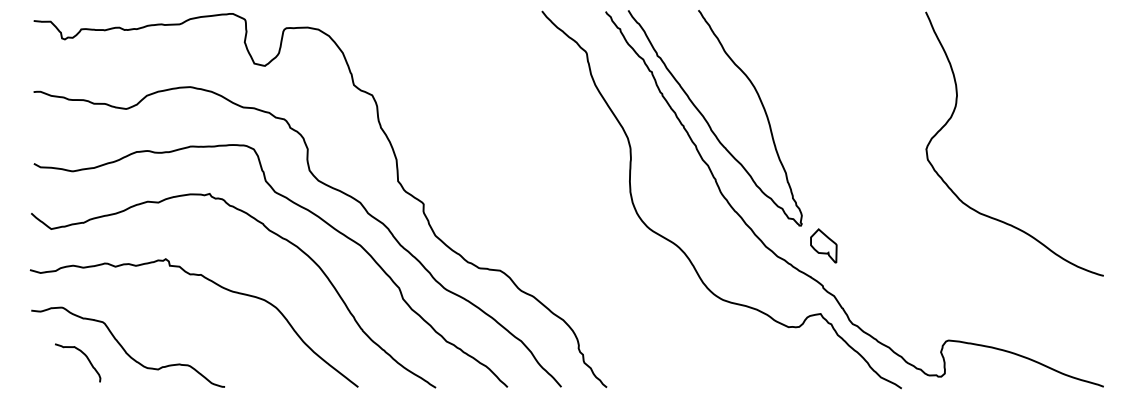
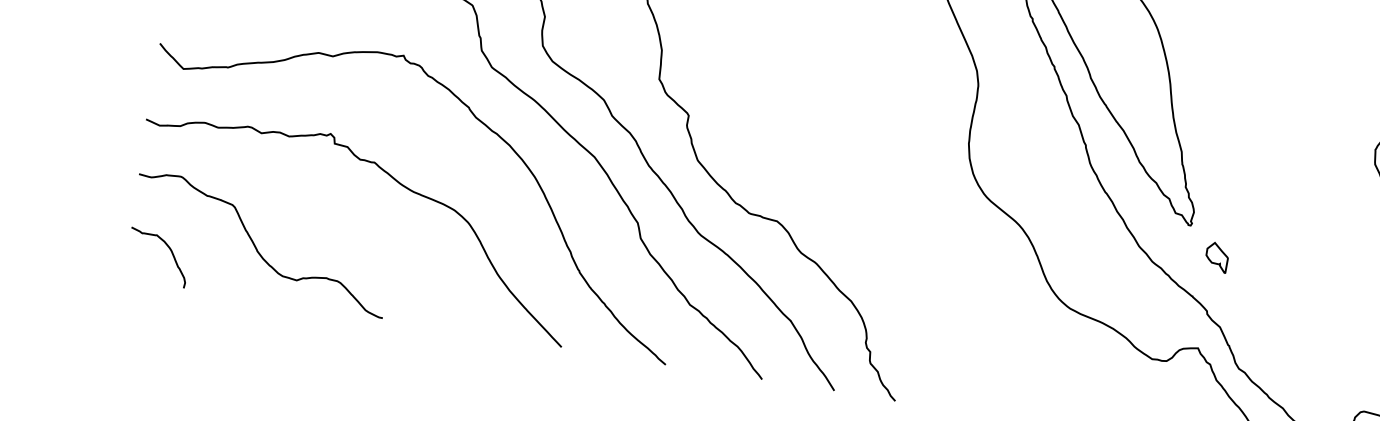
part: (823, 245) -> (1216, 257), size x0.62
curve: (86, 358) -> (170, 253), moved

